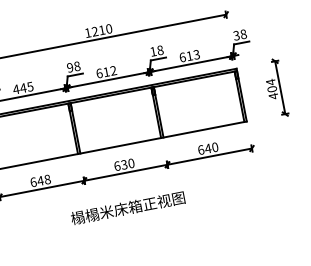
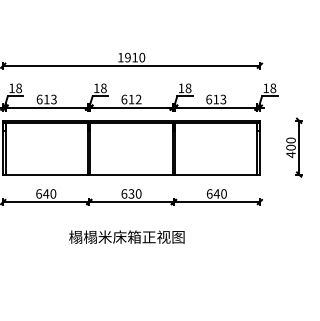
text: (94, 31) -> (127, 57), 1210 -> 1910
text: (236, 35) -> (265, 88), 38 -> 18
text: (70, 67) -> (96, 88), 98 -> 18
text: (270, 82) -> (290, 140), 404 -> 400
text: (23, 88) -> (46, 99), 445 -> 613
text: (47, 180) -> (53, 194), 648 -> 640

